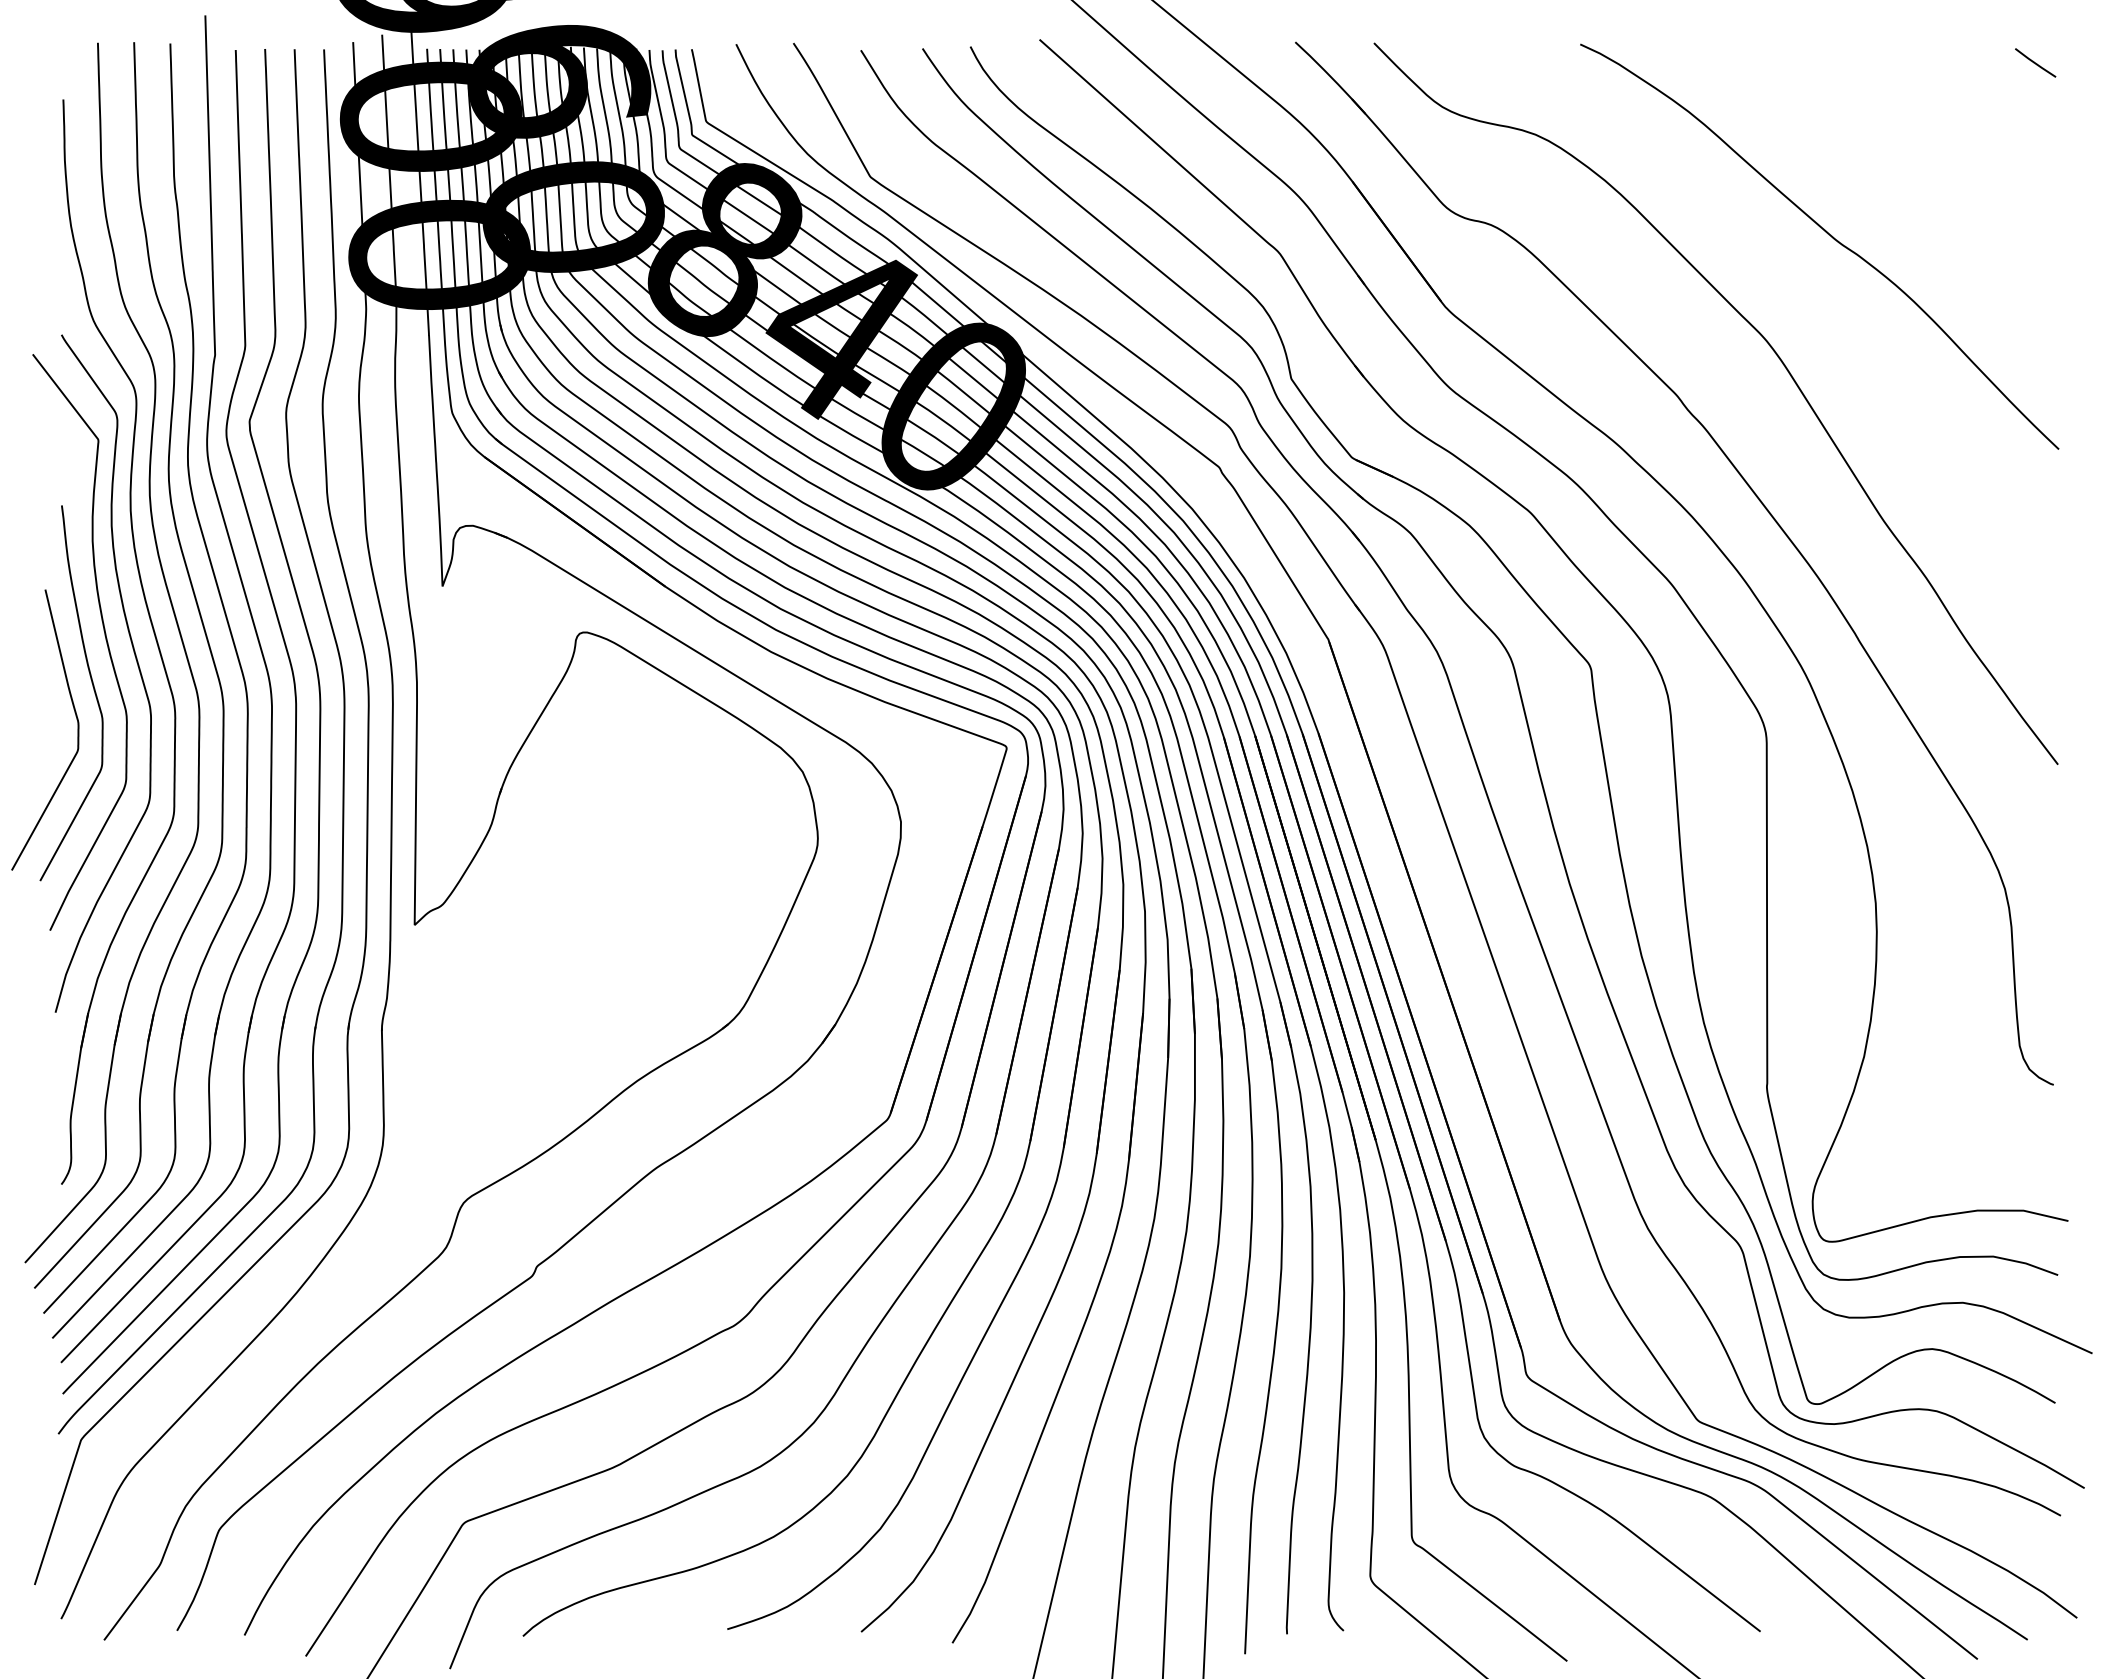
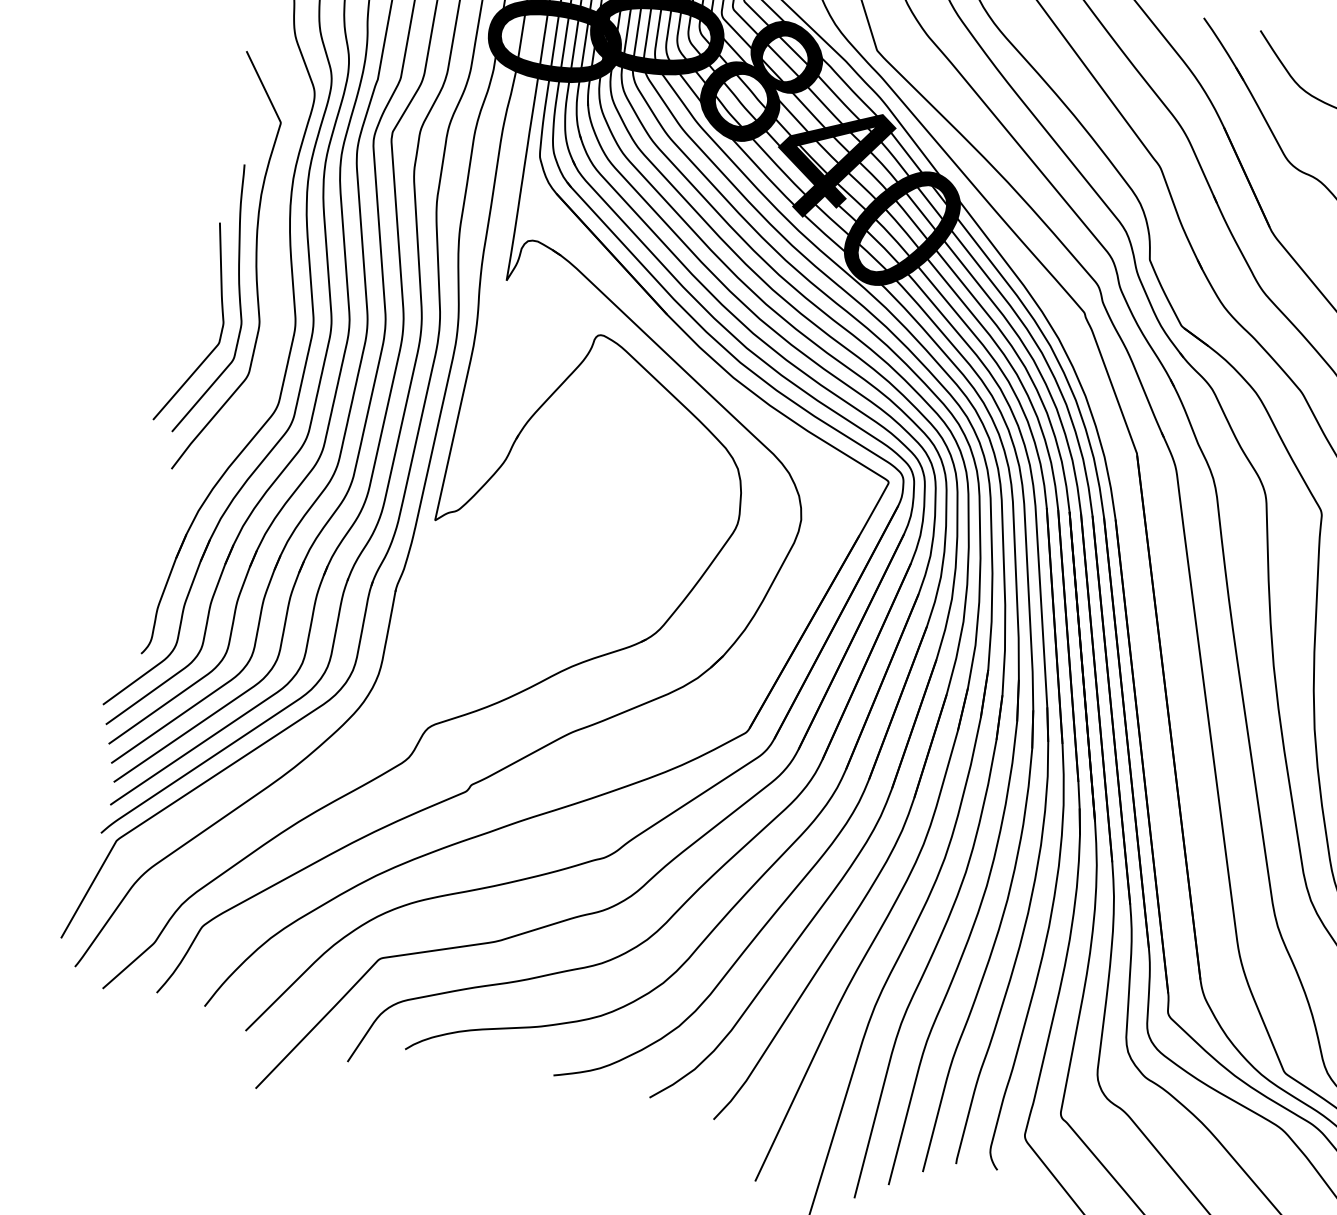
curve: (137, 666) -> (274, 292), removed

